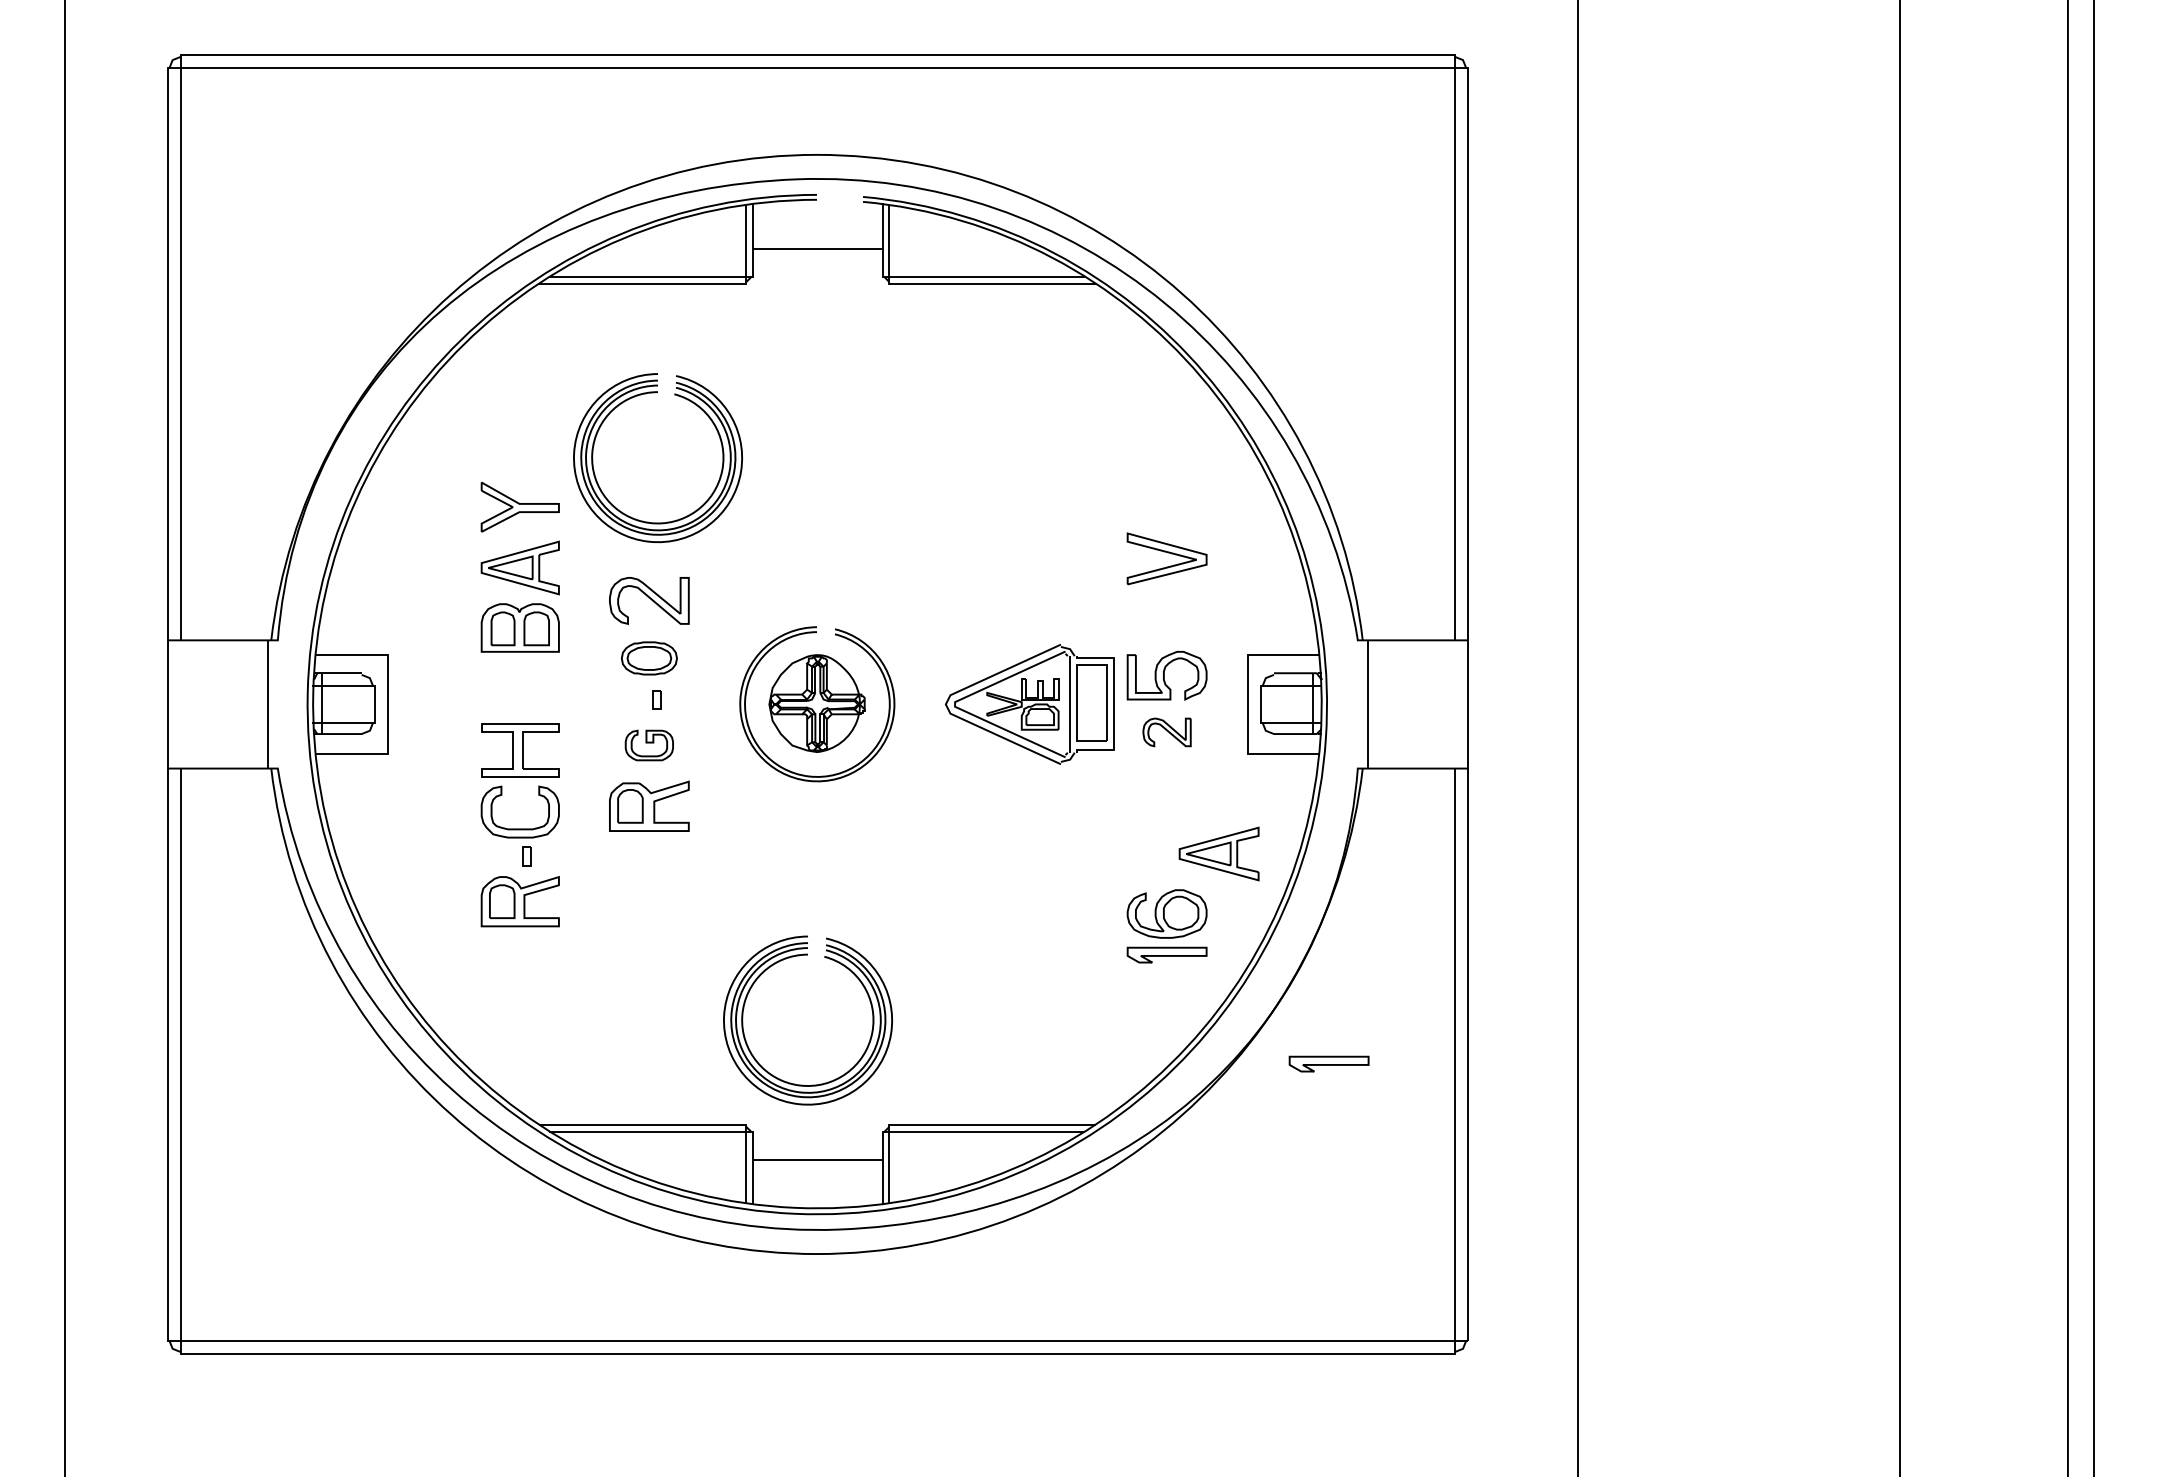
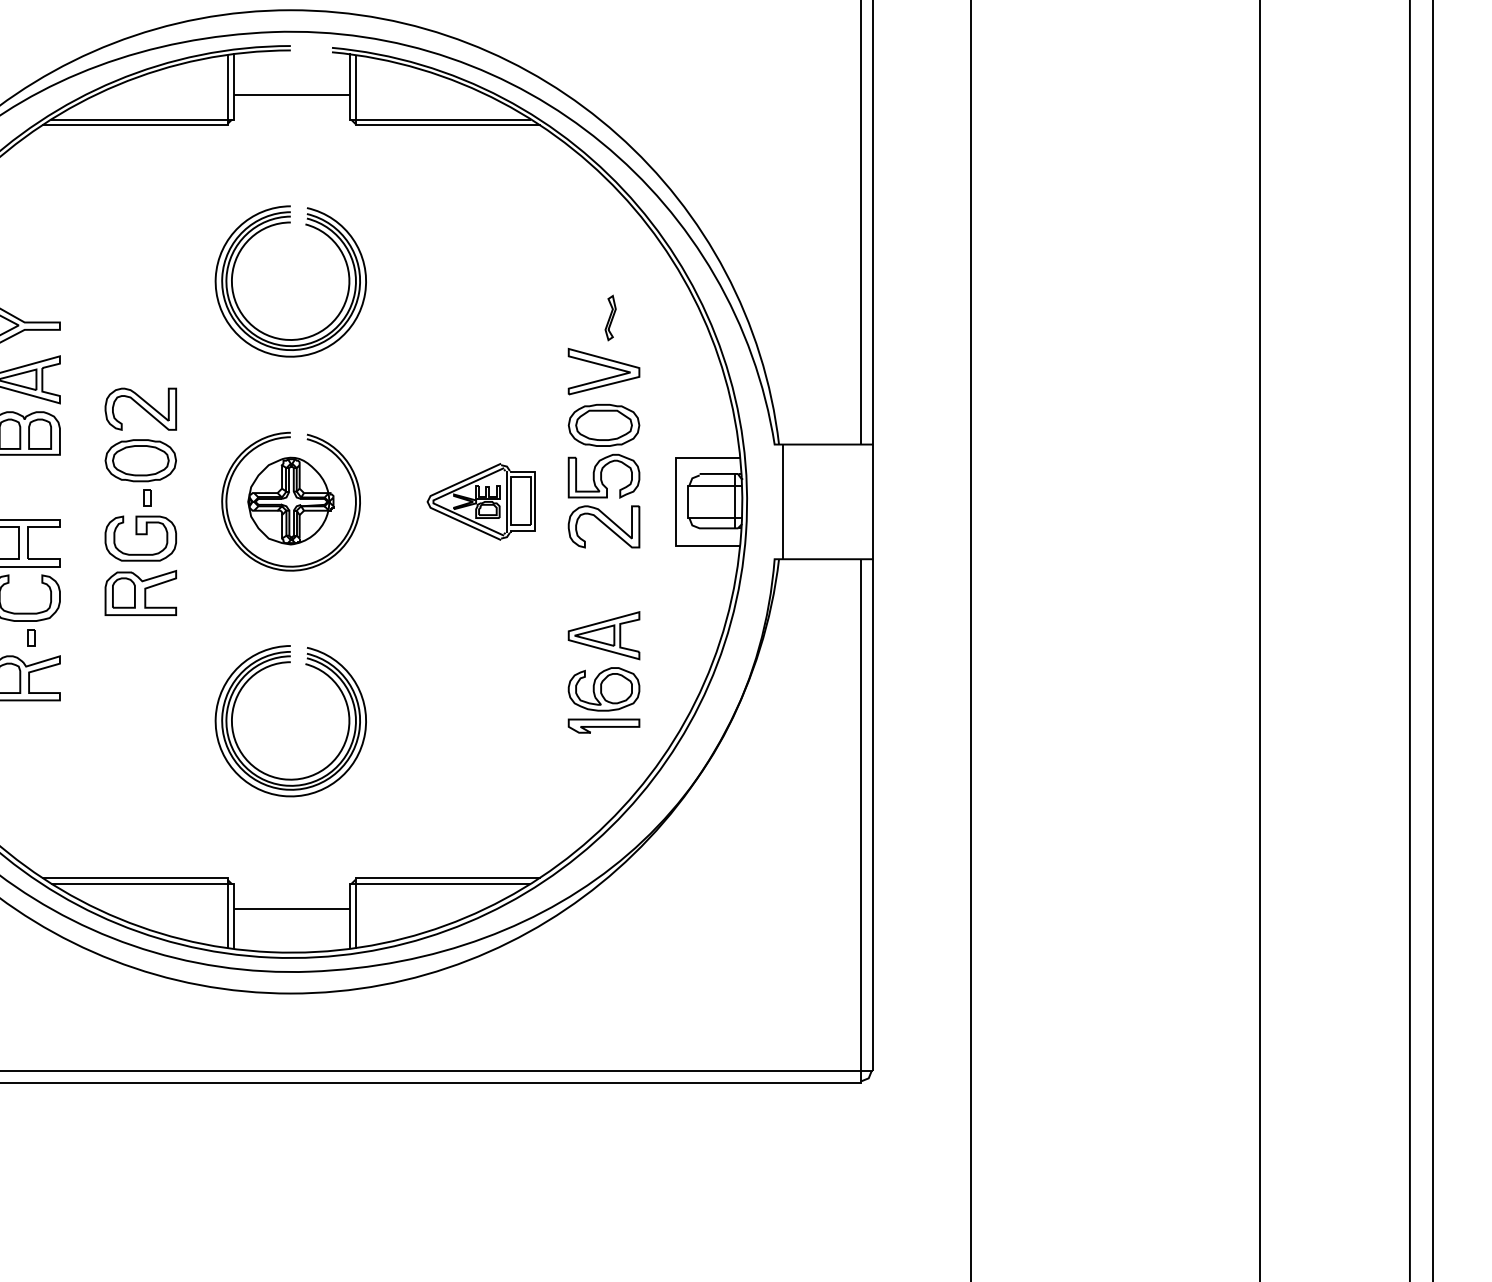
part: (708, 497) -> (336, 316), moved
part: (1174, 498) -> (610, 317), added
part: (1166, 618) -> (603, 424), added
part: (649, 658) -> (140, 460), size x1.43
part: (1029, 704) -> (480, 501), size x0.71
part: (1166, 732) -> (603, 526), size x1.67
part: (649, 745) -> (140, 538), size x1.67
part: (1218, 853) -> (603, 635), moved
part: (867, 1044) -> (344, 742), moved
part: (1328, 1063) -> (748, 823), removed

